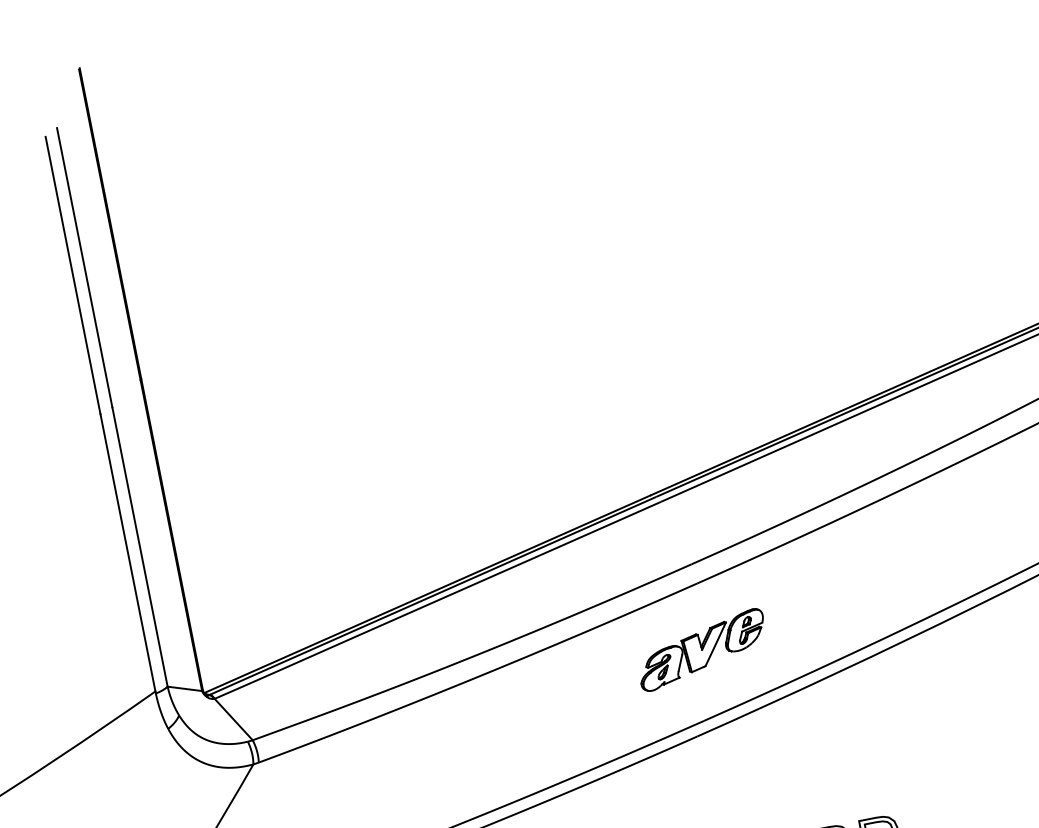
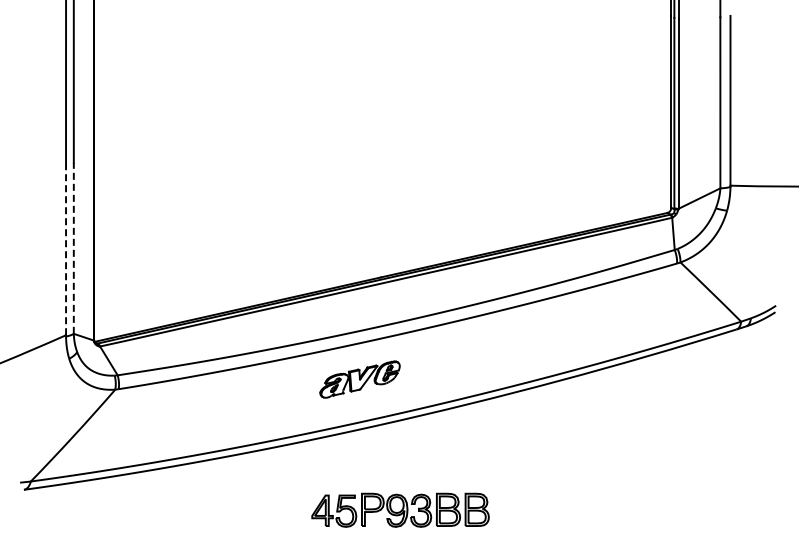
line: (139, 547) -> (73, 248), solid -> dashed
line: (128, 552) -> (66, 250), solid -> dashed
part: (701, 650) -> (359, 379), moved

